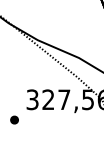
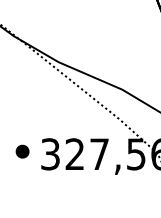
part: (14, 119) -> (22, 150), moved

